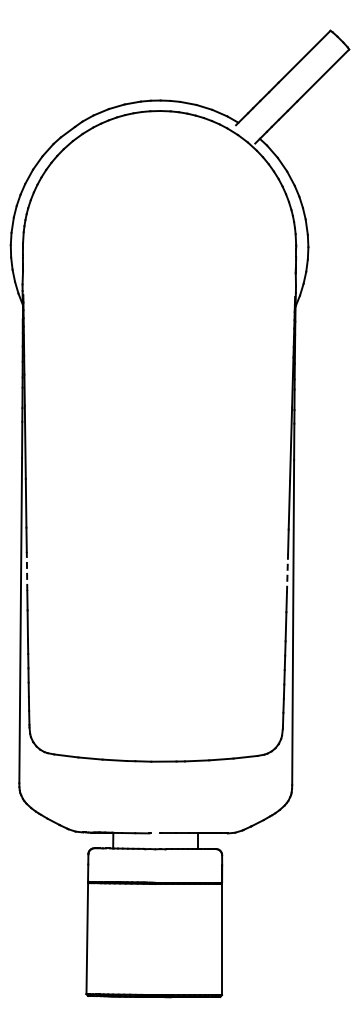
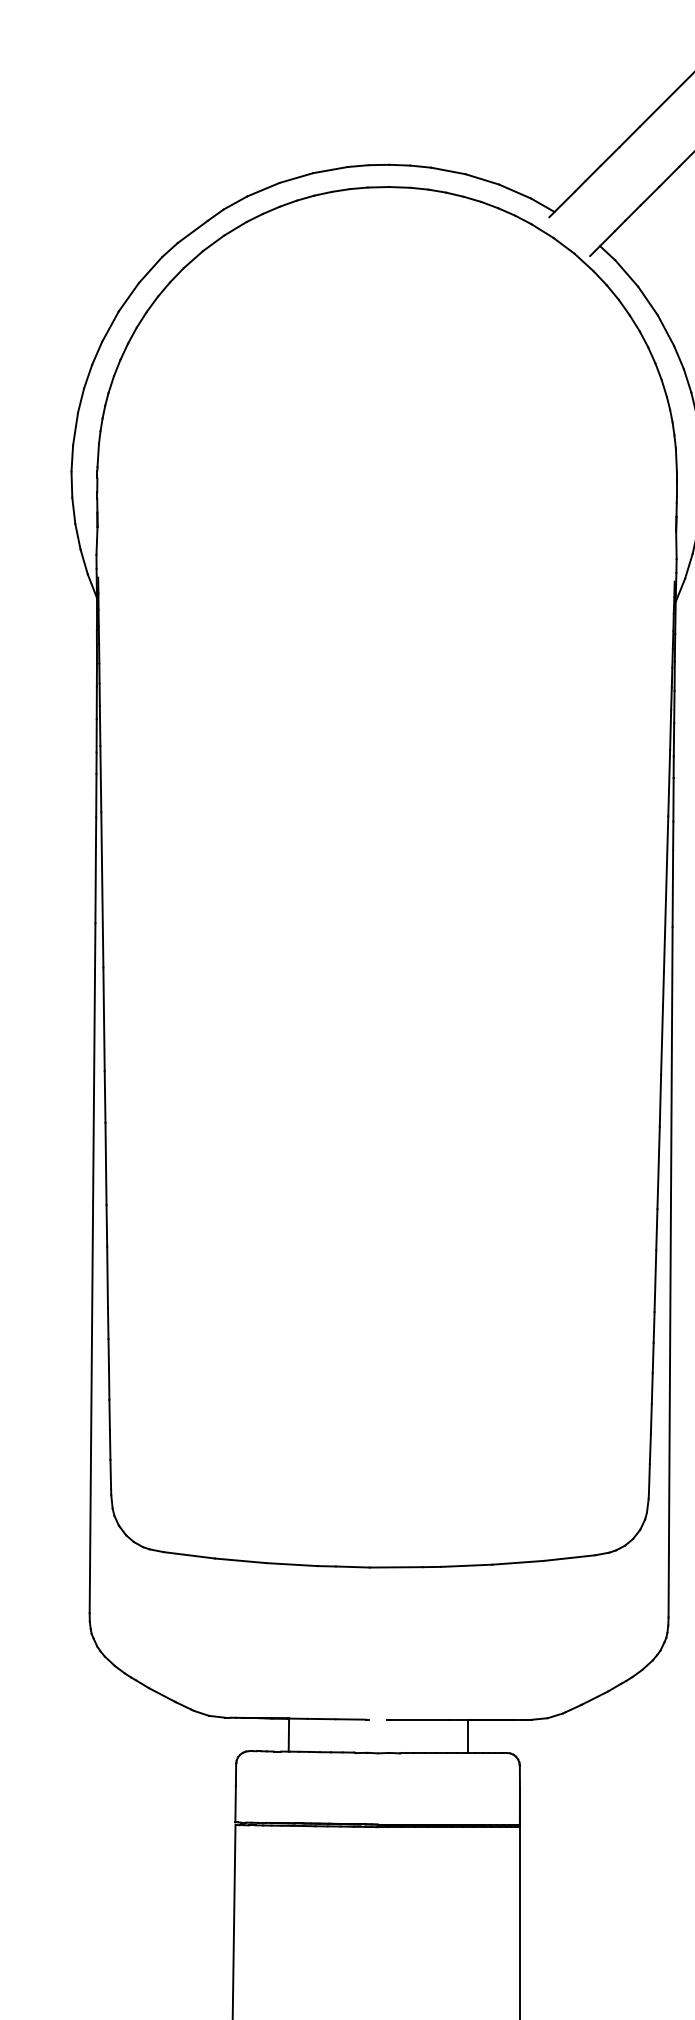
line: (27, 571) -> (106, 1163), dashed -> solid
line: (287, 572) -> (658, 1166), dashed -> solid

